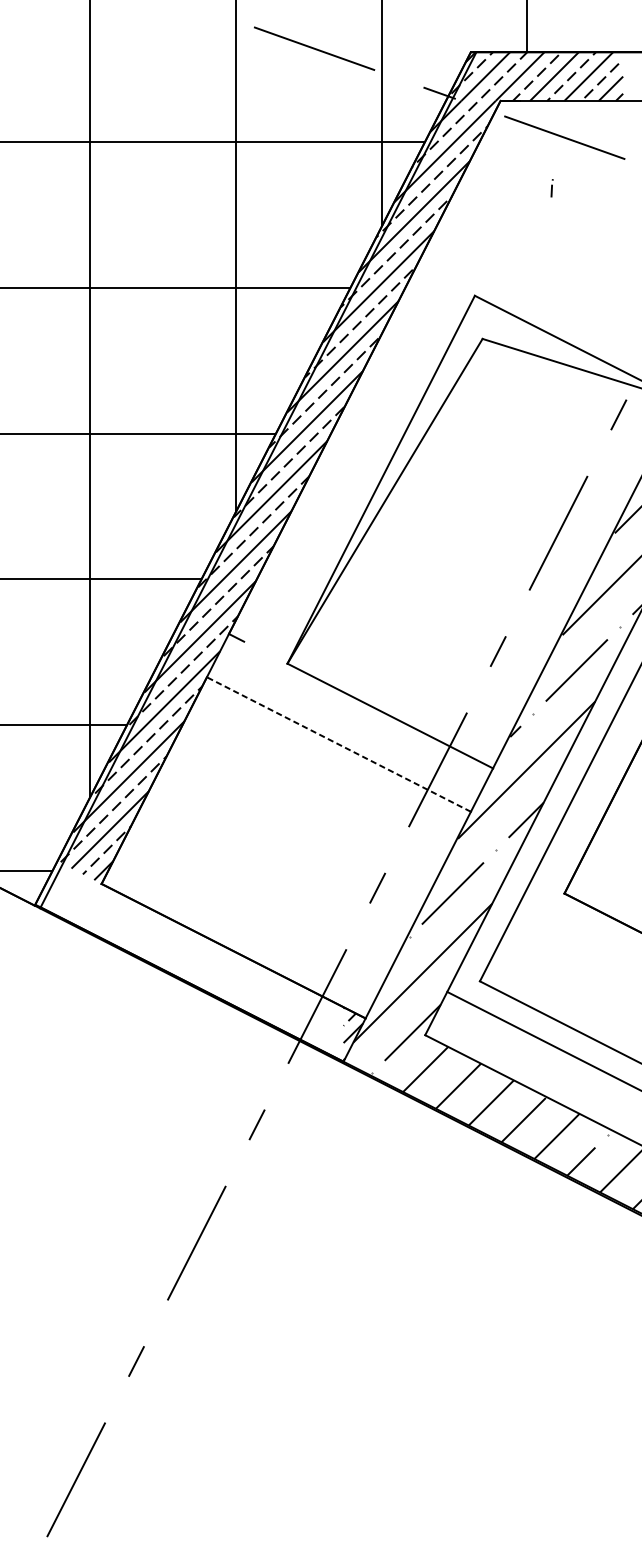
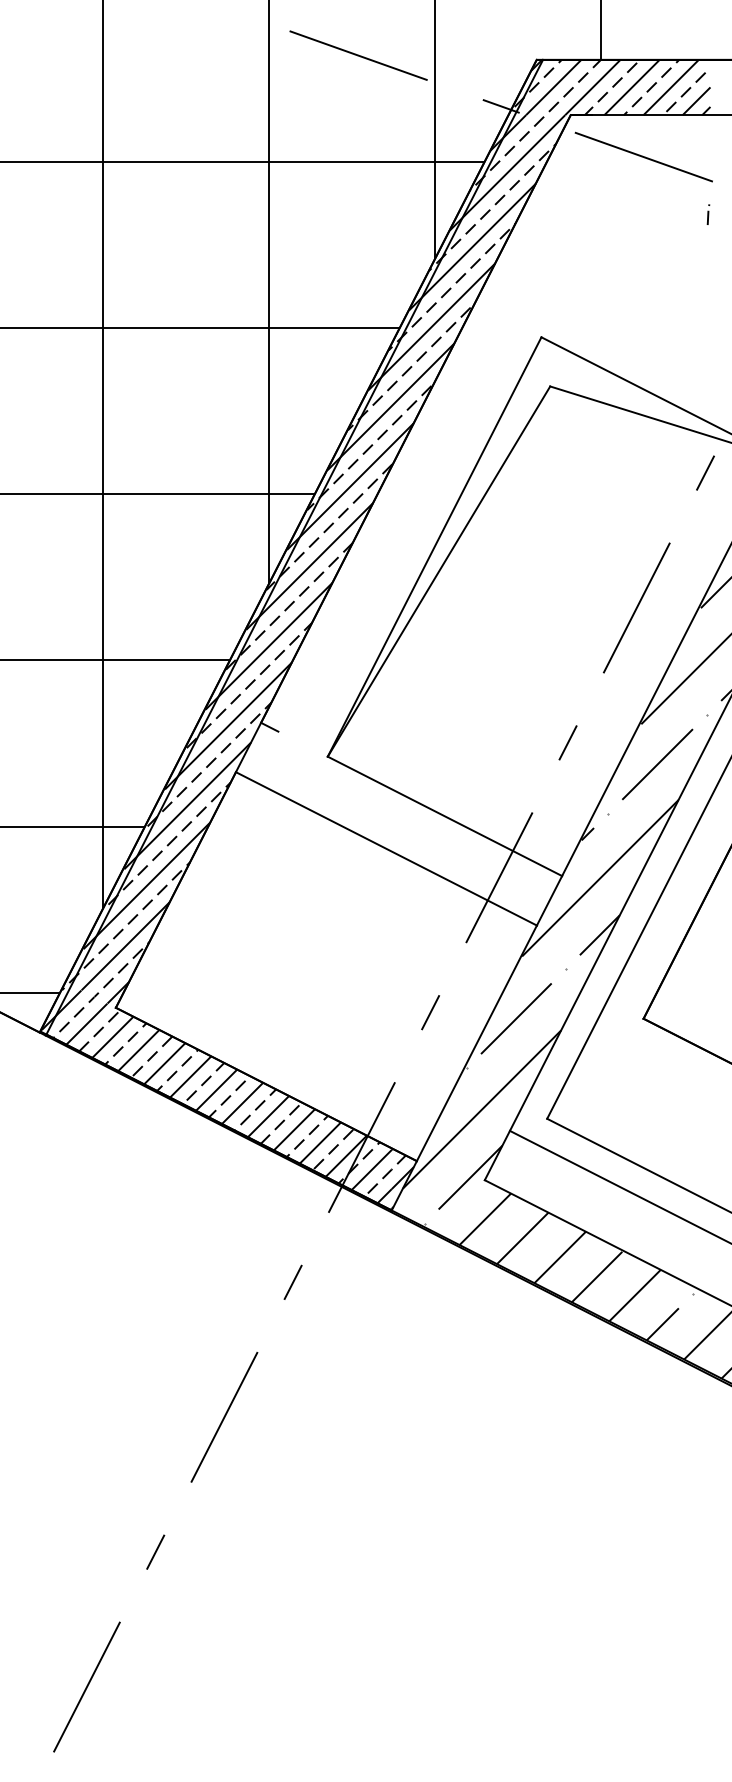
part: (552, 188) -> (708, 214), moved
line: (338, 744) -> (386, 848), dashed -> solid
hatch: (189, 963) -> (216, 1098), added

